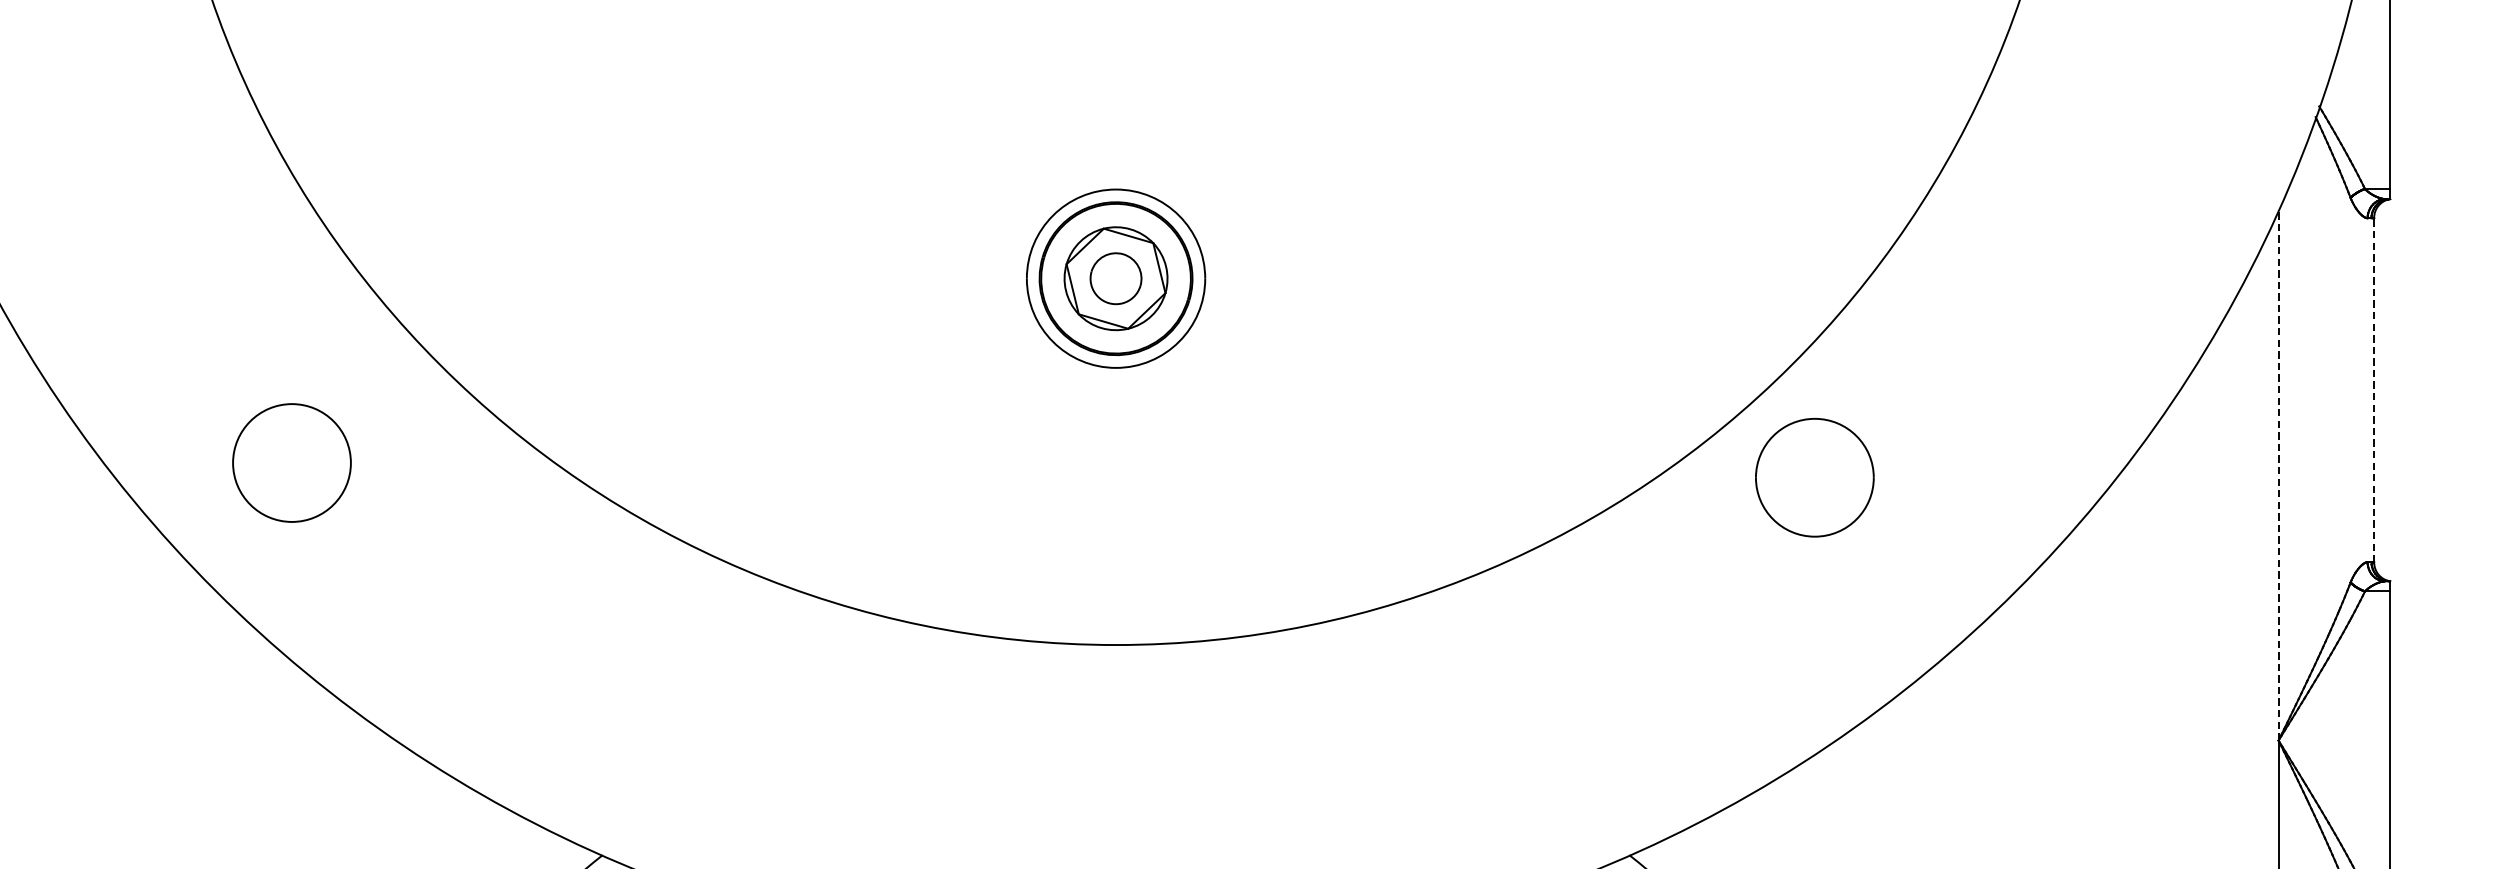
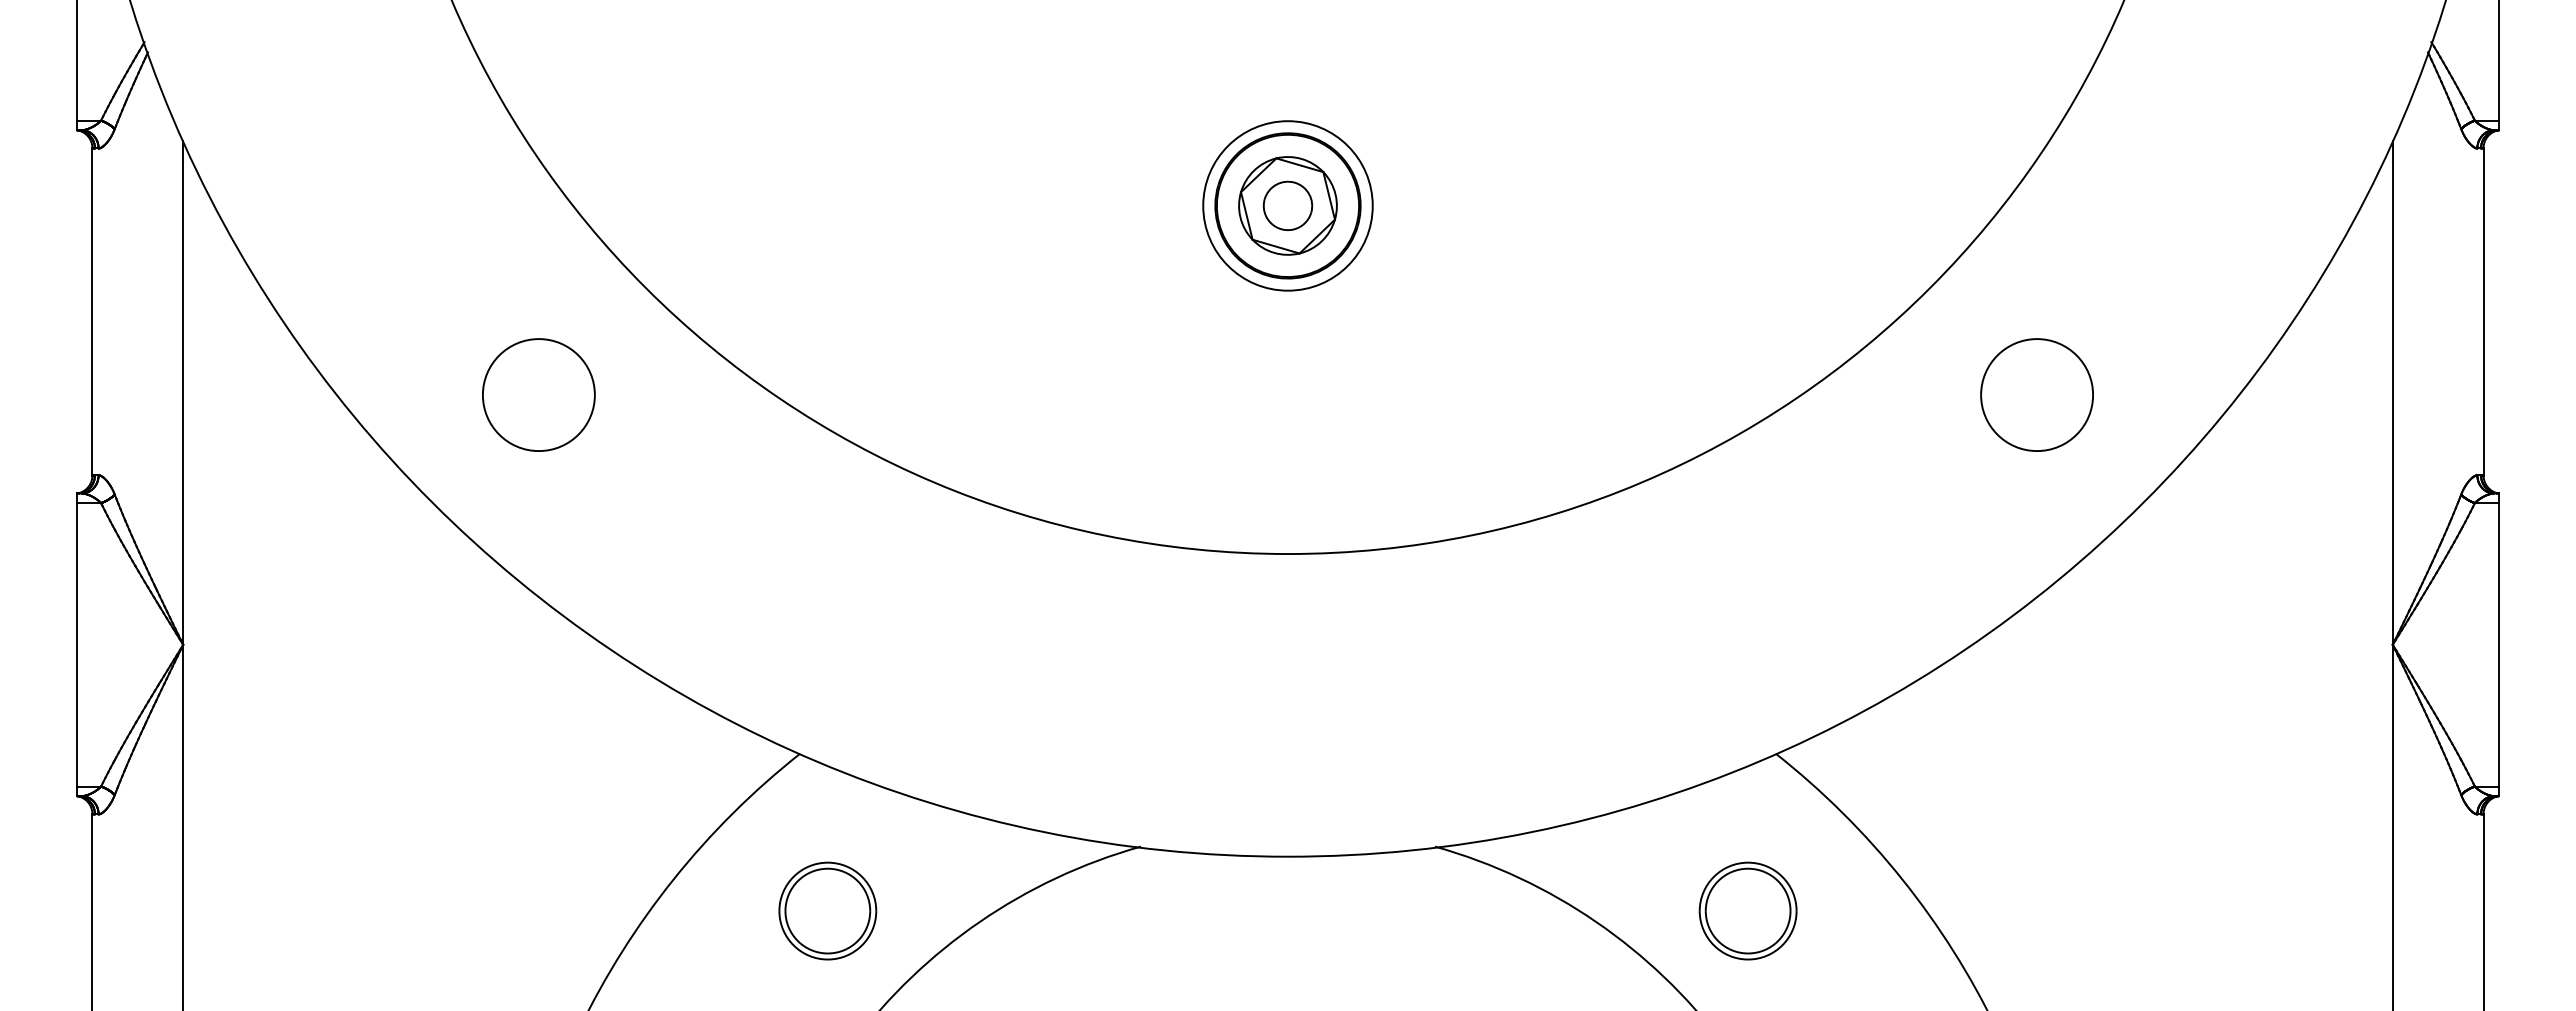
line: (2374, 389) -> (2483, 311), dashed -> solid
part: (291, 462) -> (538, 394), moved
line: (2278, 475) -> (2392, 392), dashed -> solid
part: (1814, 477) -> (2036, 394), moved

